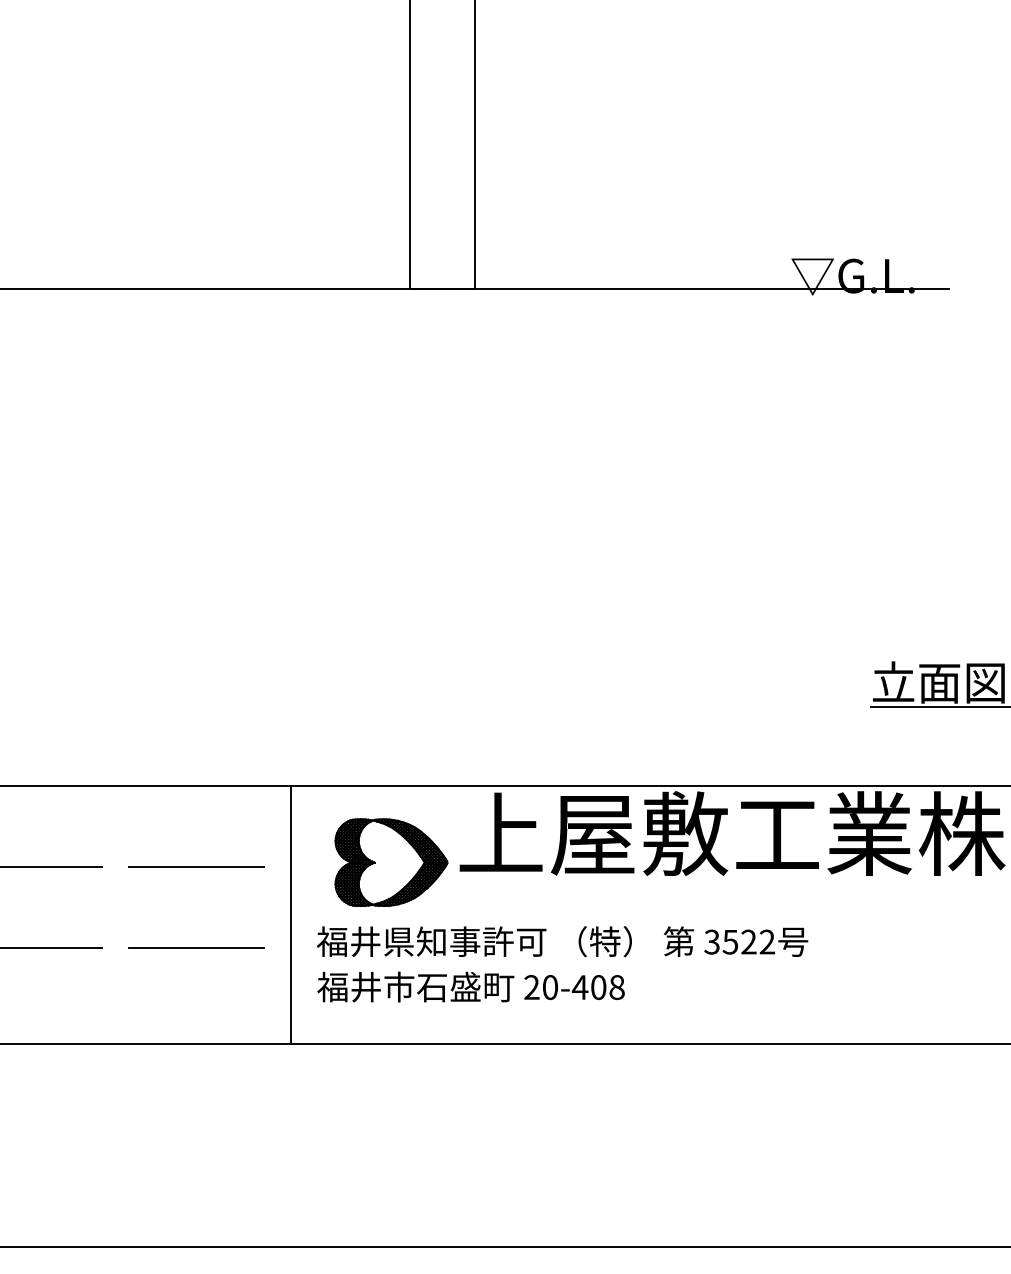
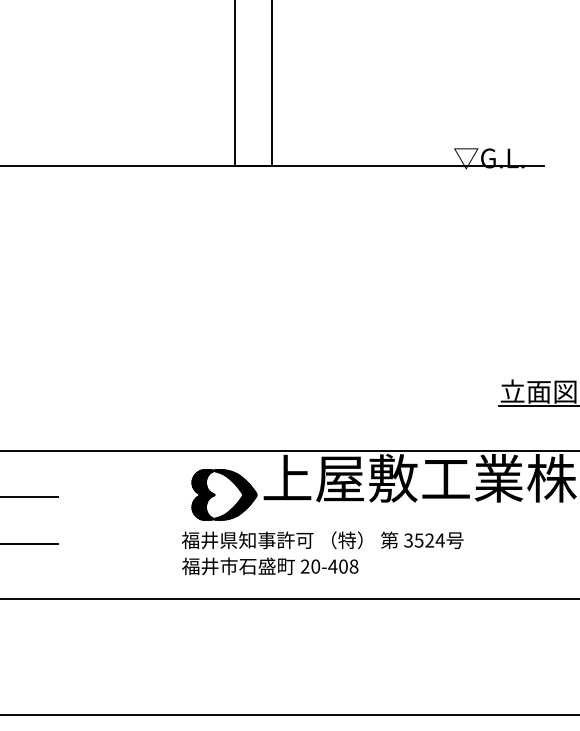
line: (196, 867) -> (112, 497), removed
line: (290, 915) -> (166, 525), removed
text: (766, 942) -> (439, 540), 3522 -> 3524
line: (196, 947) -> (112, 543), removed

